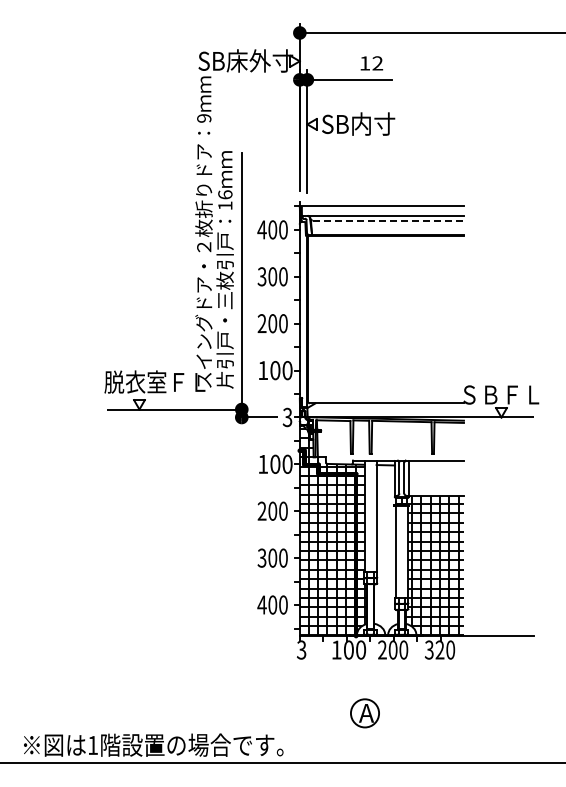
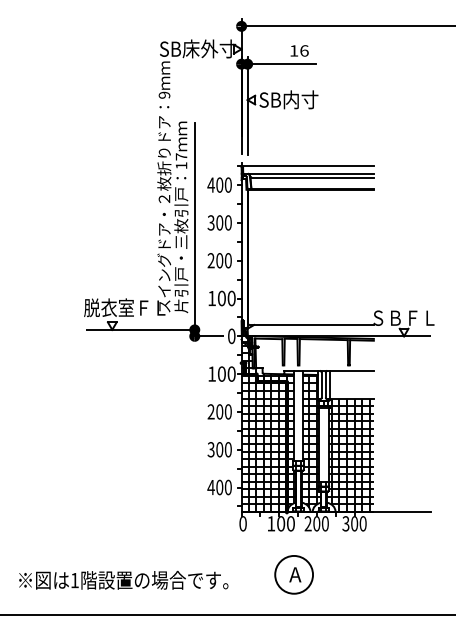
text: (377, 63) -> (304, 50), 12 -> 16
text: (225, 194) -> (181, 156), 16 -> 17
line: (388, 220) -> (313, 177), dashed -> solid
text: (287, 417) -> (231, 336), 3 -> 0
hatch: (386, 547) -> (311, 441), added
text: (439, 649) -> (354, 523), 320 -> 300
text: (301, 650) -> (242, 524), 3 -> 0
circle: (364, 712) -> (293, 574), size x1.67
text: (153, 744) -> (123, 579), moved

